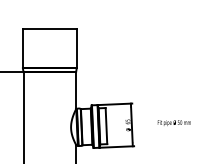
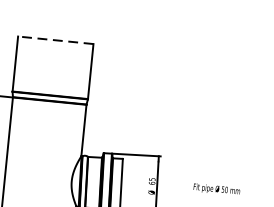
line: (49, 28) -> (55, 39), solid -> dashed

